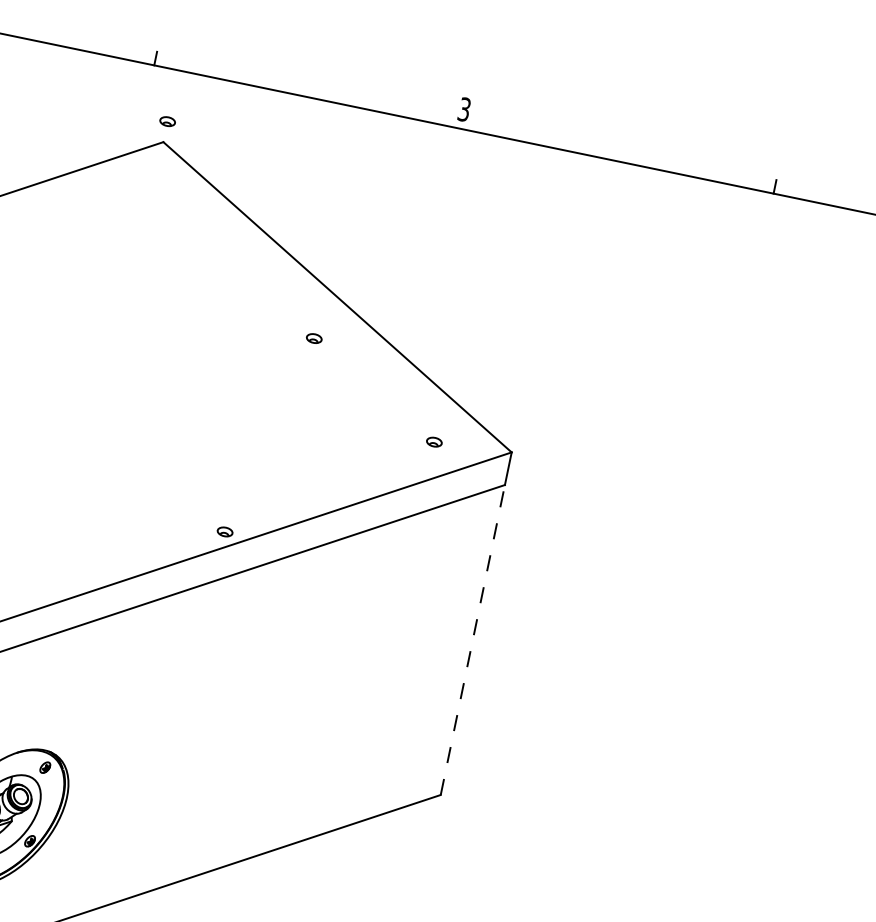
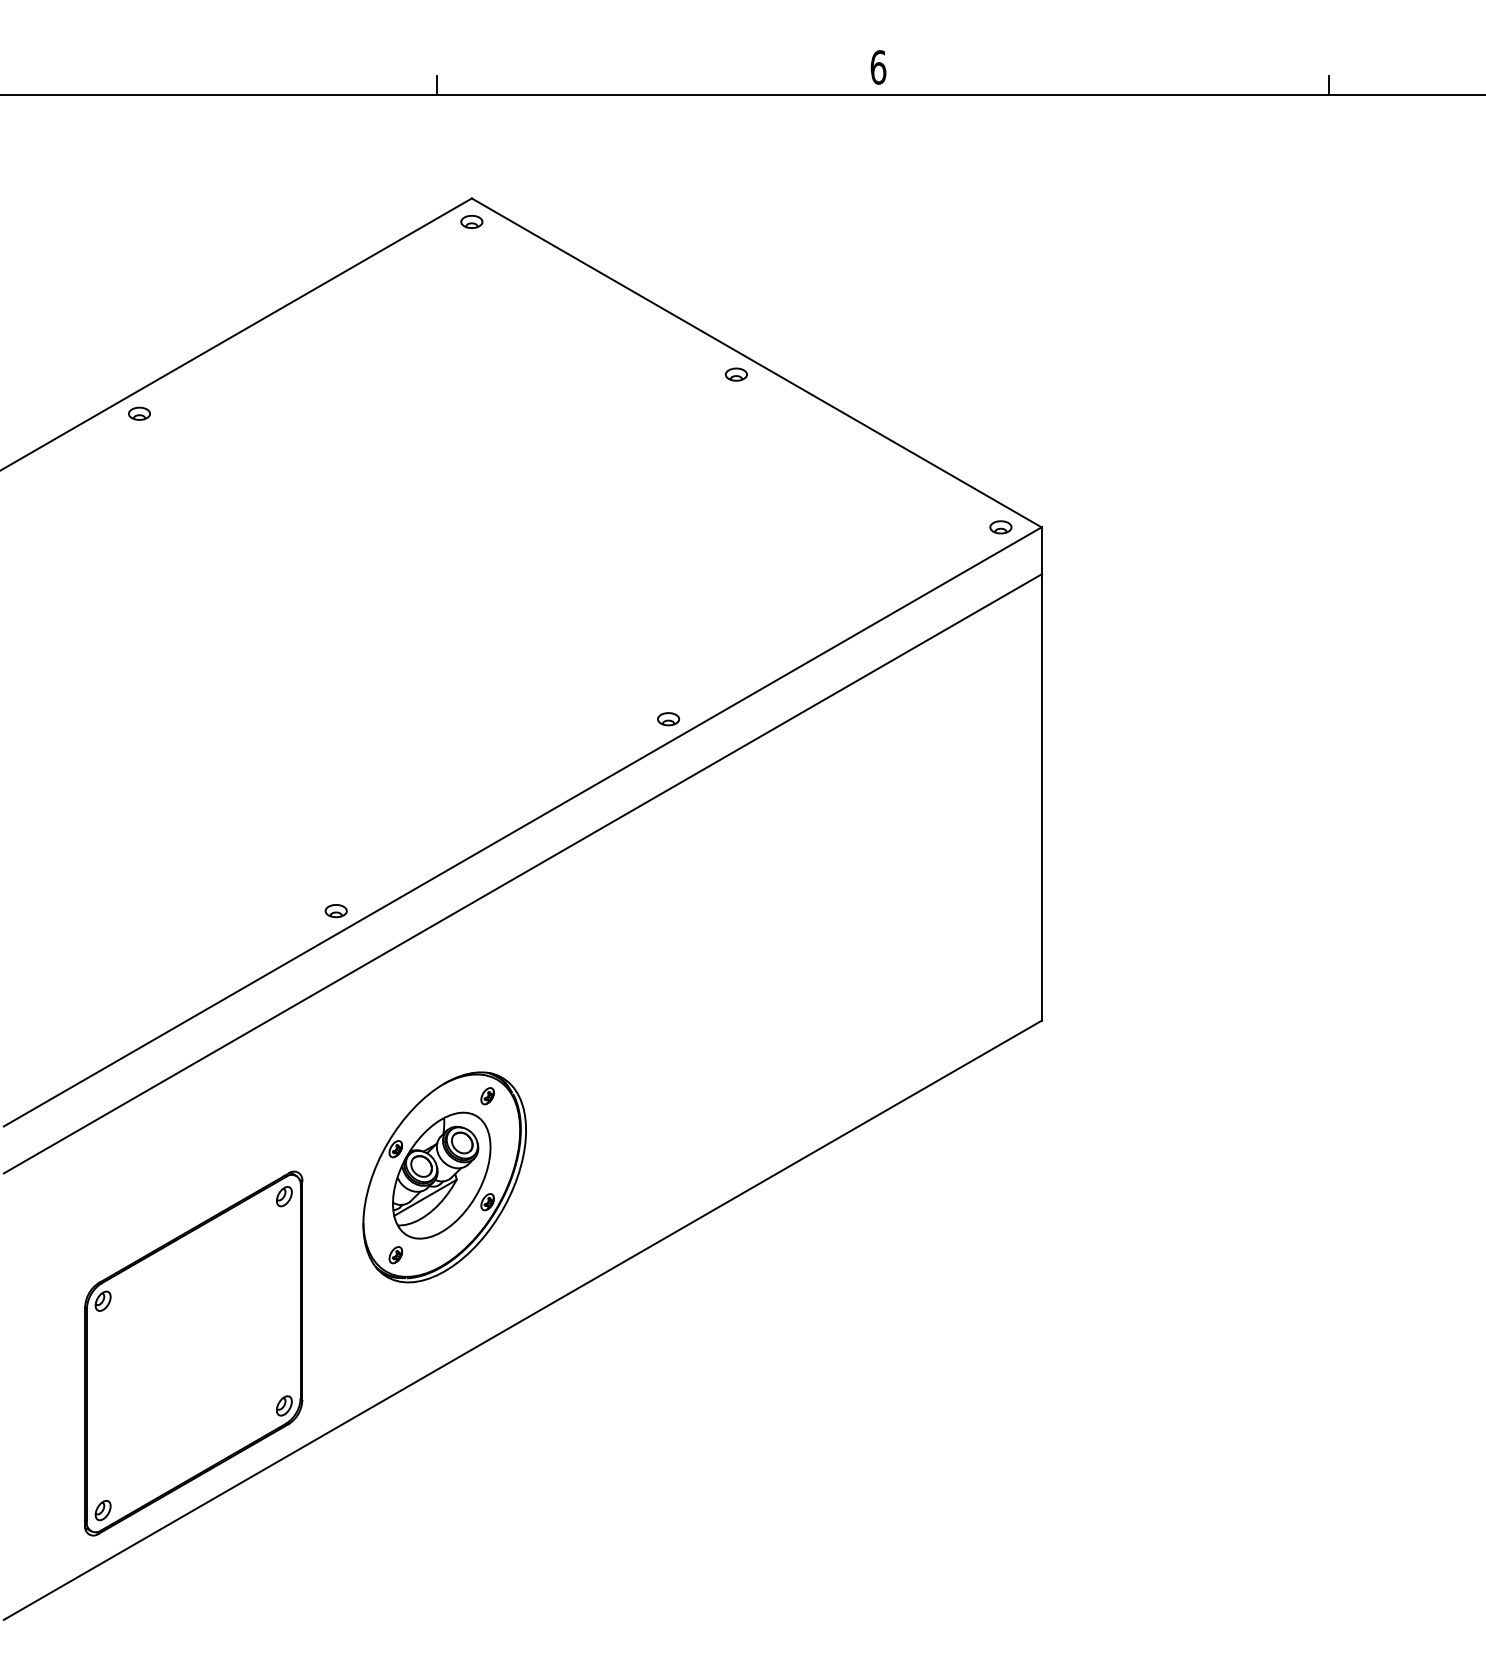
text: (464, 109) -> (878, 67), 3 -> 6
part: (167, 121) -> (471, 221), moved
part: (313, 338) -> (735, 374), moved
part: (434, 442) -> (1000, 527), moved
line: (472, 639) -> (1041, 797), dashed -> solid

